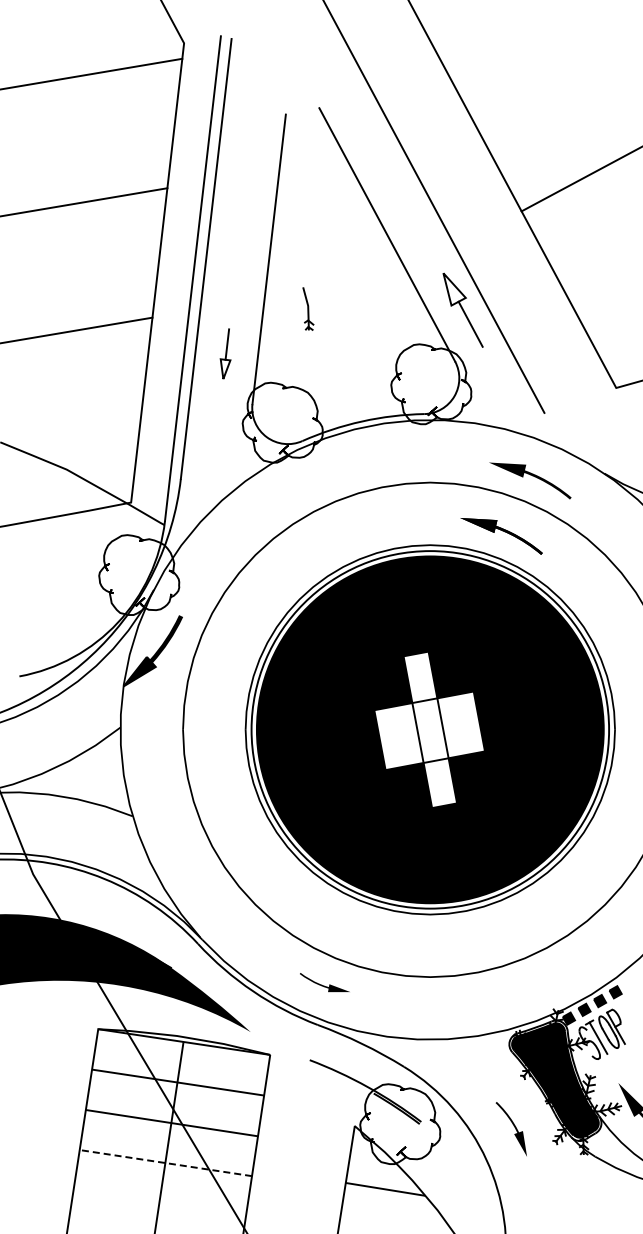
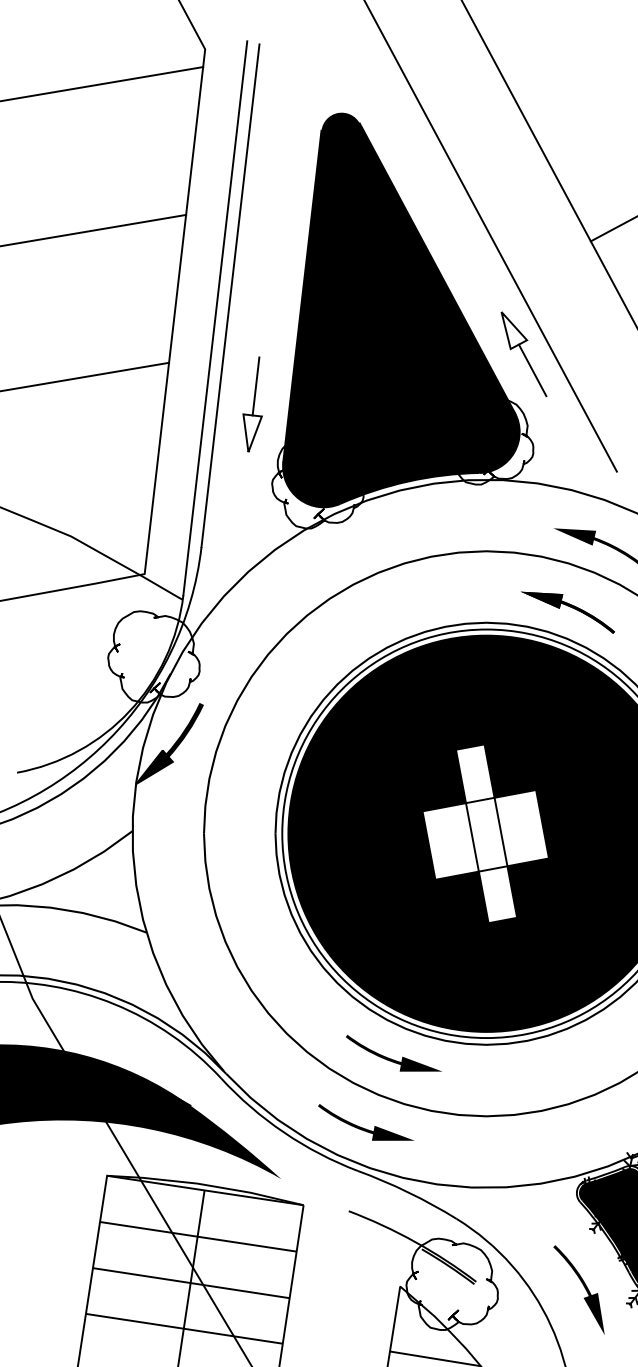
fill: (355, 271) -> (401, 310), added
part: (225, 353) -> (252, 403), size x1.67
fill: (349, 921) -> (394, 1052), added
part: (324, 982) -> (365, 1122), size x1.67
part: (511, 1129) -> (579, 1290), size x1.43
line: (165, 1163) -> (183, 1329), dashed -> solid

